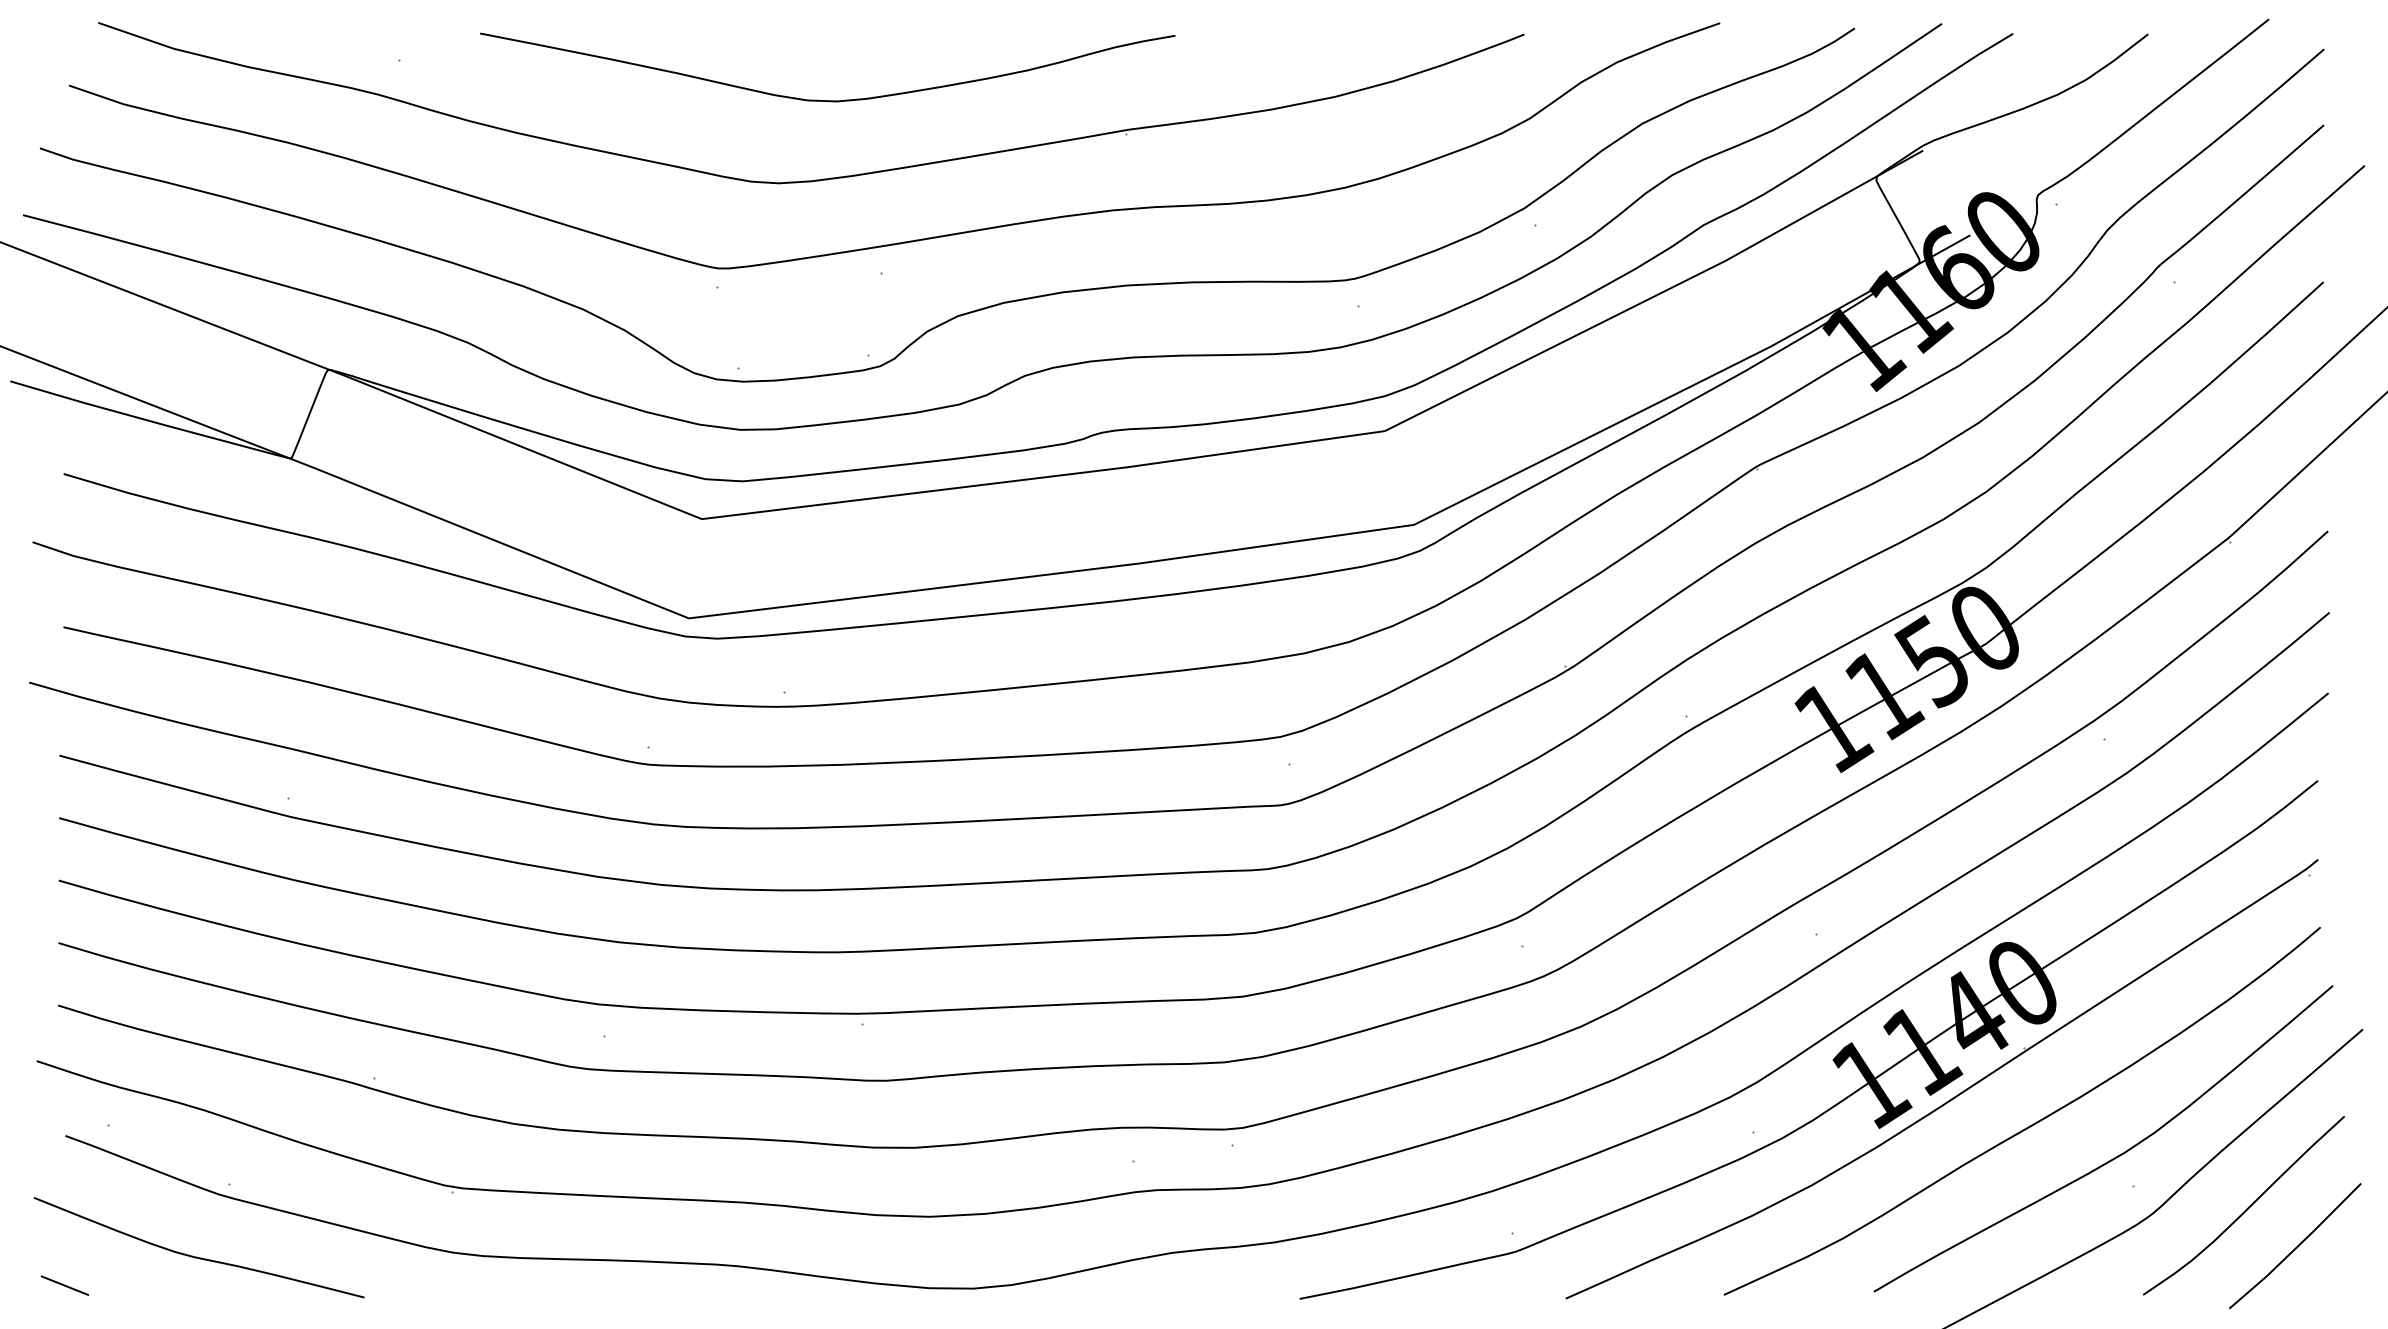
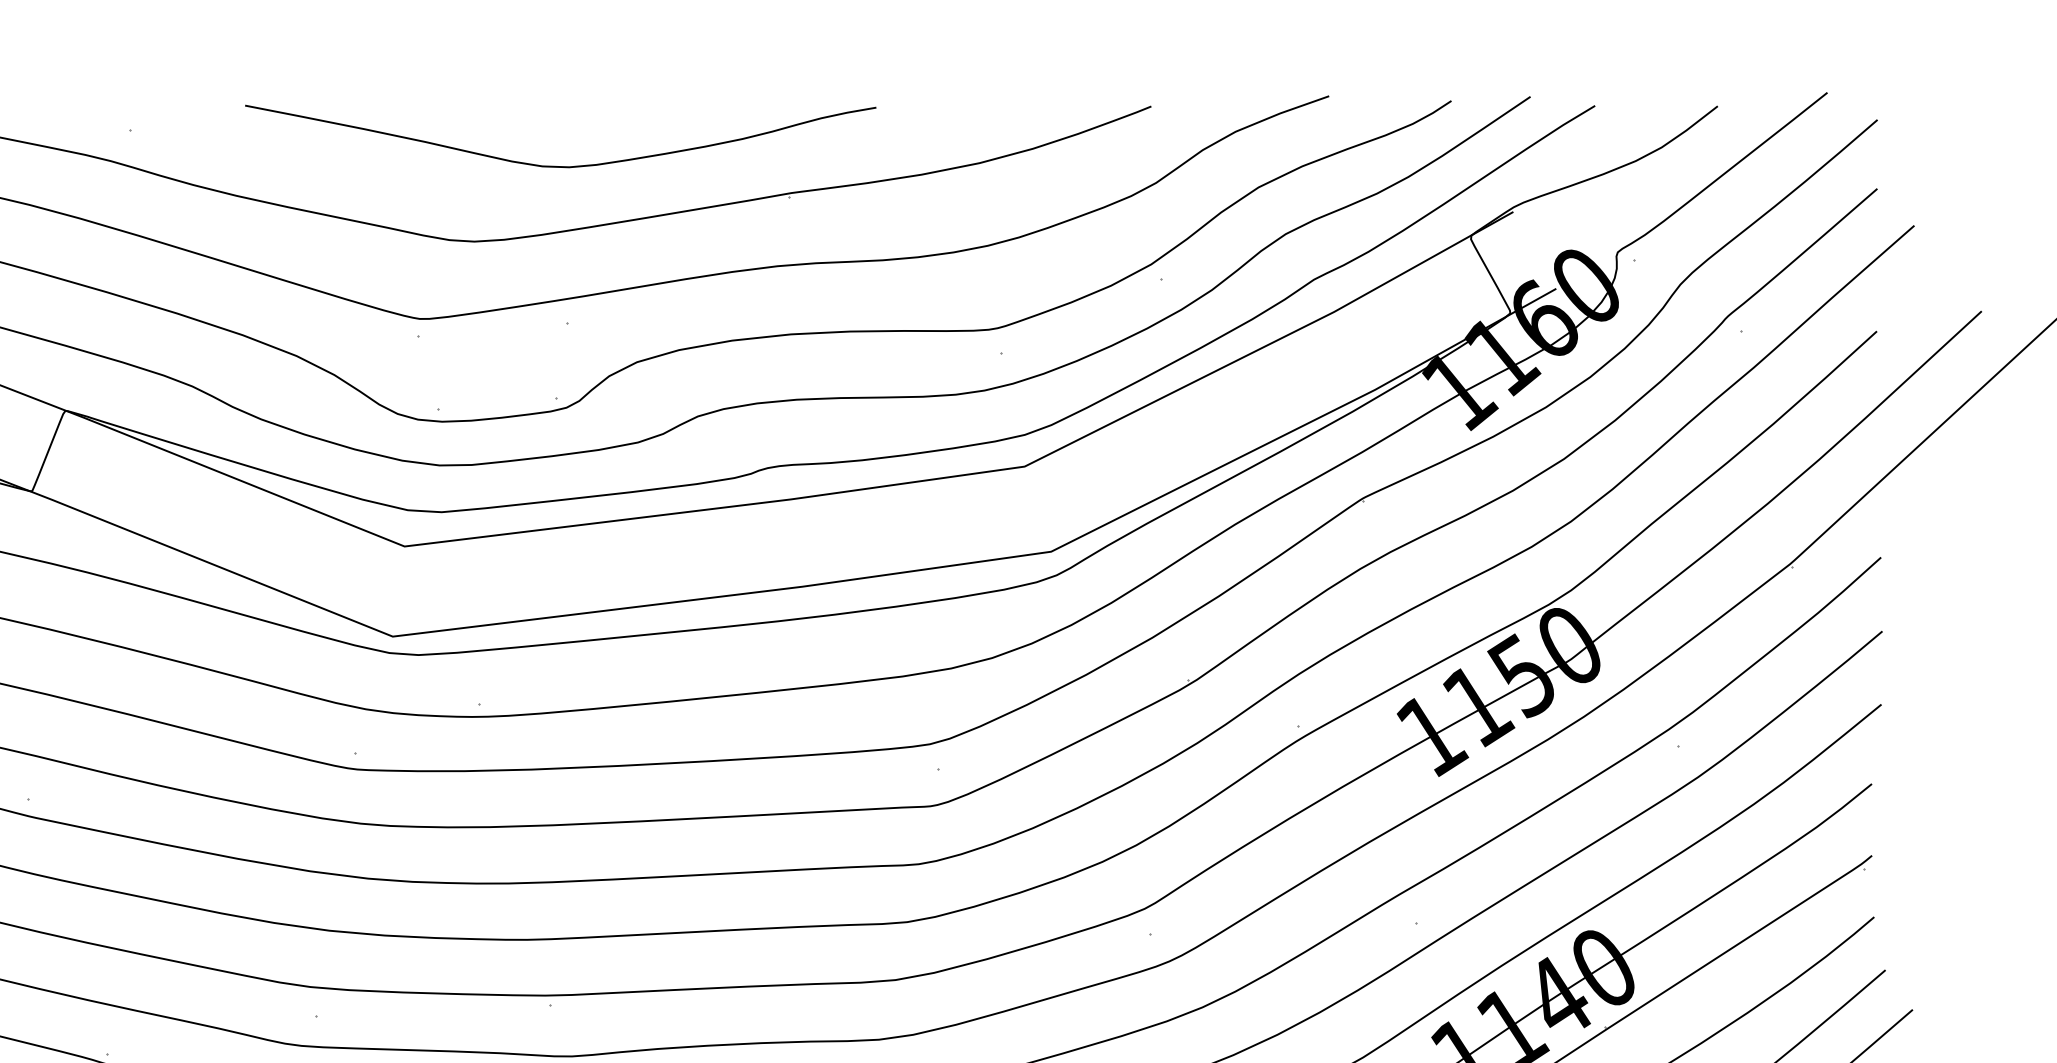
curve: (827, 100) -> (560, 166), moved

